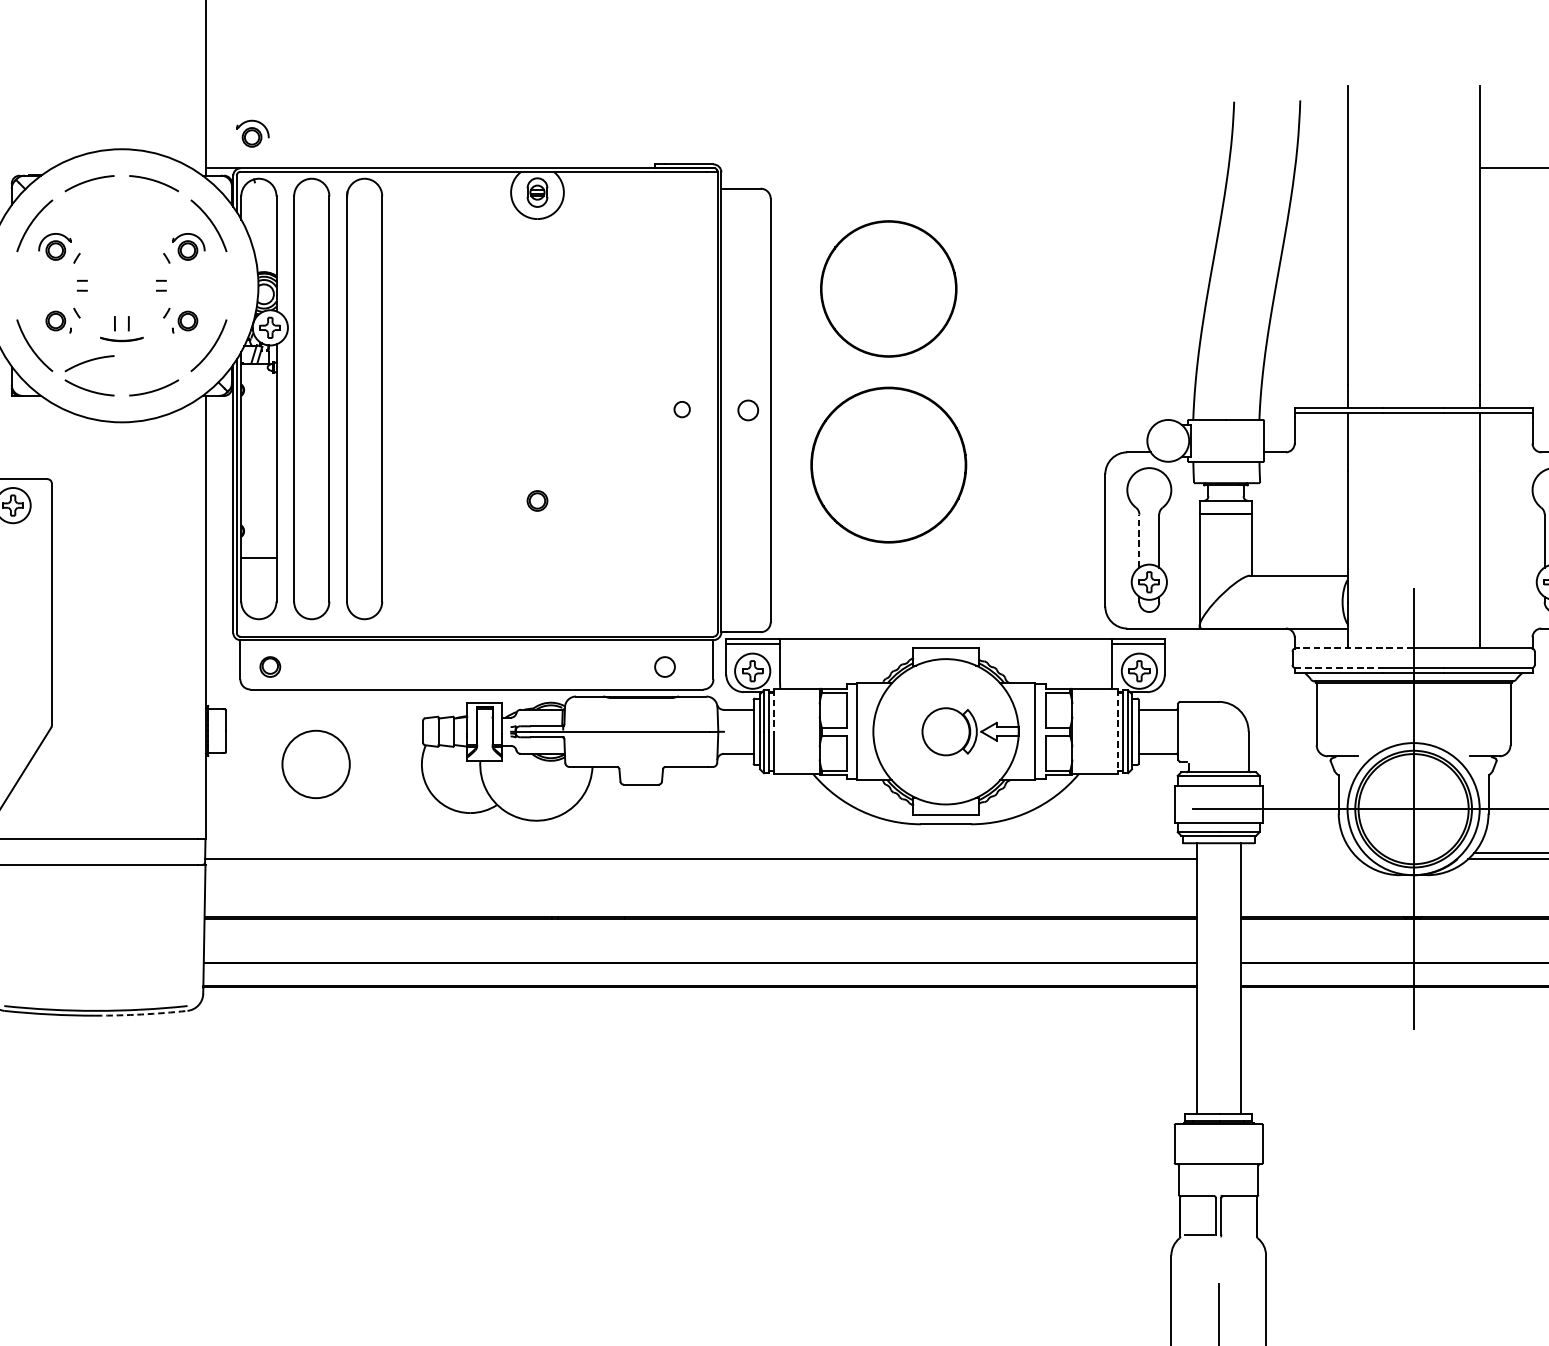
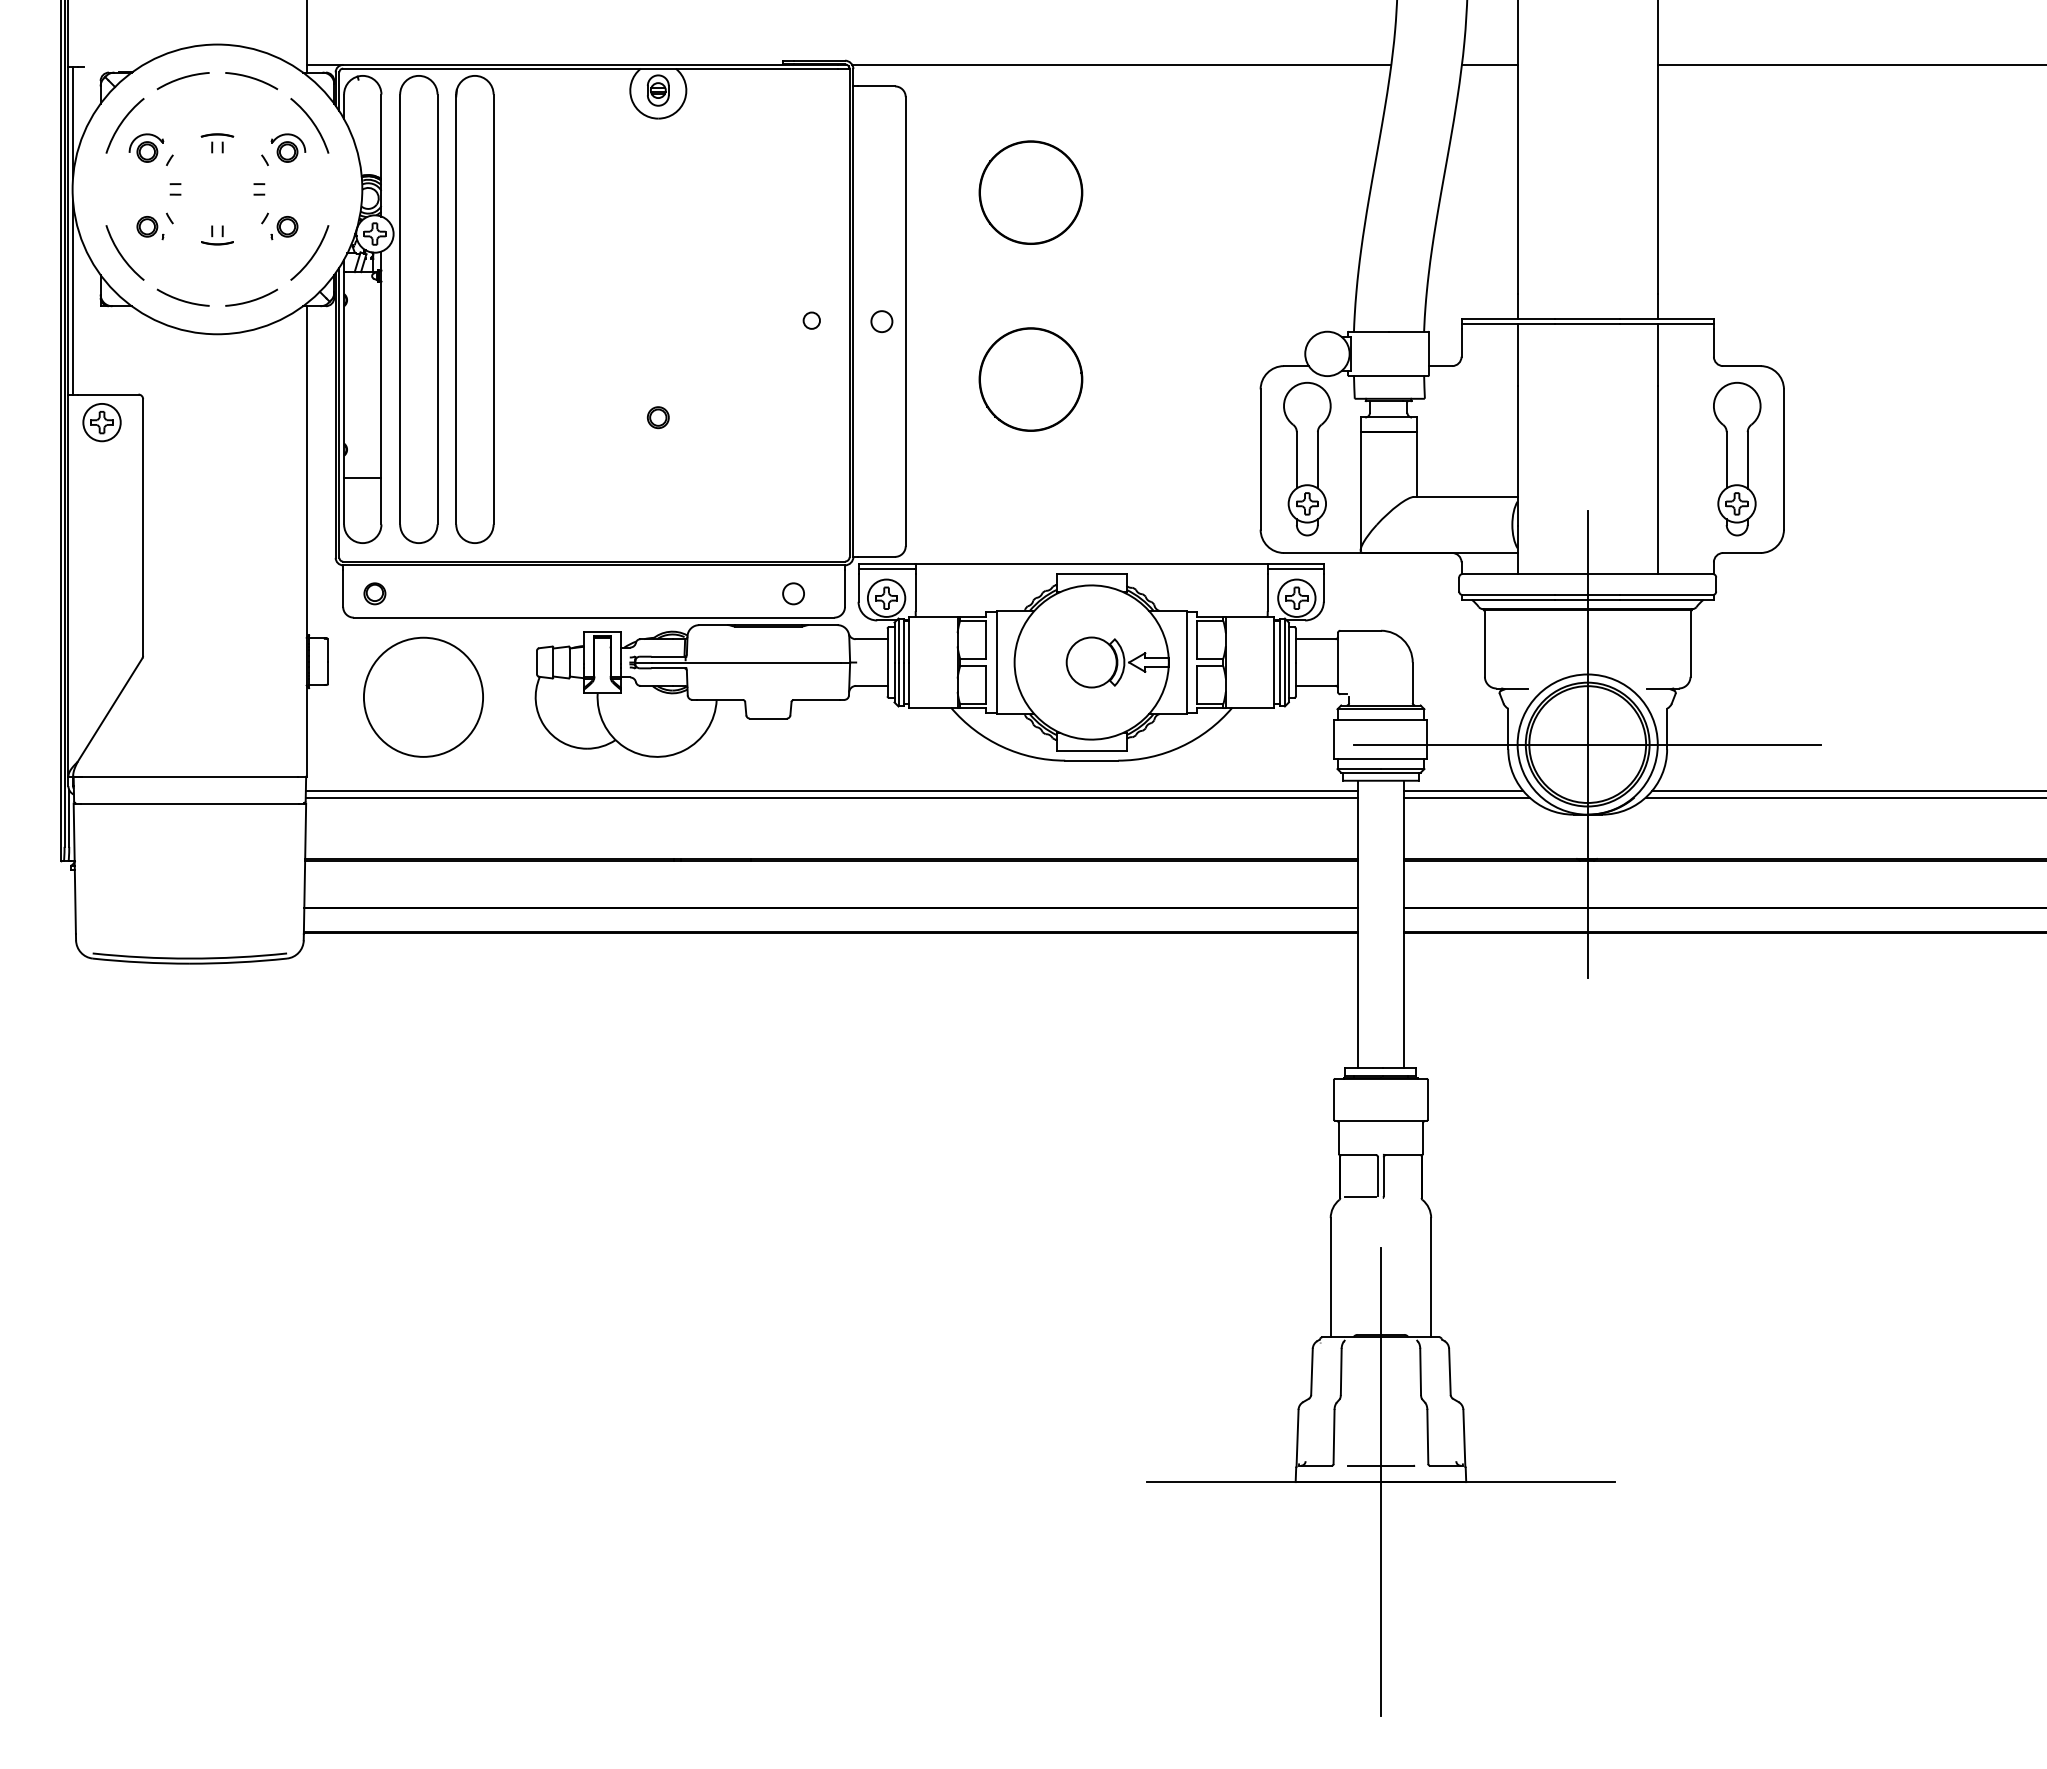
part: (252, 133) -> (356, 27), removed
line: (974, 168) -> (1121, 64), added
line: (1321, 168) -> (1489, 64), added
part: (121, 242) -> (217, 143), added
part: (888, 288) -> (1030, 192), size x0.71
part: (121, 329) -> (217, 235), size x0.71
arc: (87, 362) -> (181, 270), removed
part: (888, 464) -> (1030, 379), size x0.62
line: (1139, 540) -> (1296, 459), dashed -> solid
line: (1354, 648) -> (1524, 574), dashed -> solid
line: (1338, 668) -> (1508, 595), dashed -> solid
line: (774, 710) -> (909, 639), dashed -> solid
line: (1118, 732) -> (1274, 663), dashed -> solid
circle: (316, 763) -> (423, 696), size x1.67
line: (700, 852) -> (831, 790), added
line: (1296, 852) -> (1463, 790), added
line: (1299, 859) -> (1466, 797), added
arc: (141, 1014) -> (238, 962), dashed -> solid

